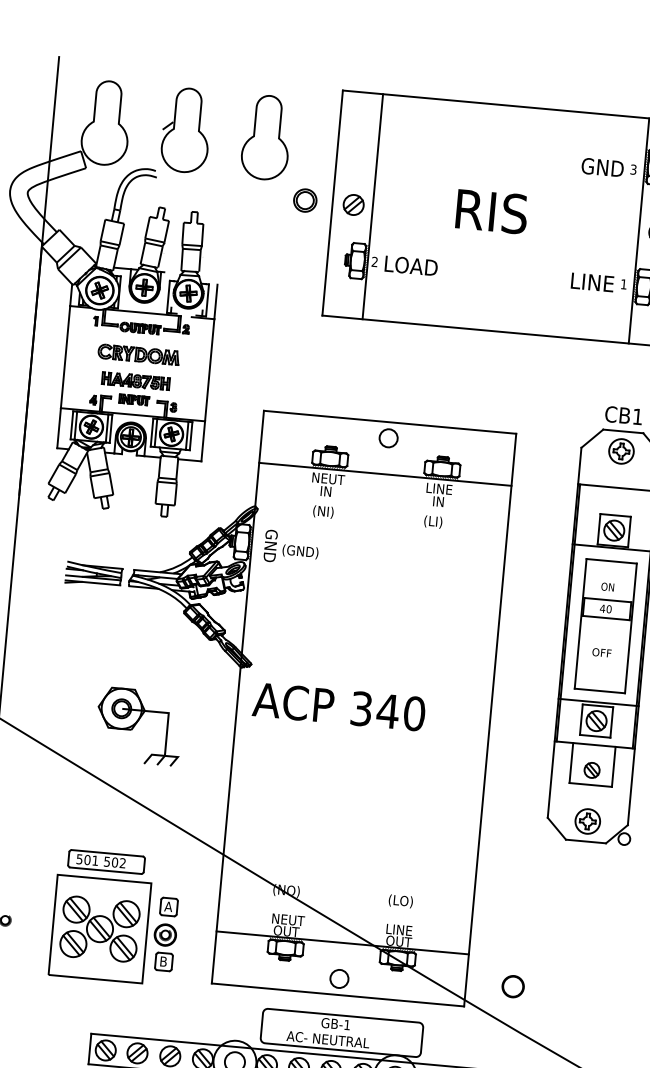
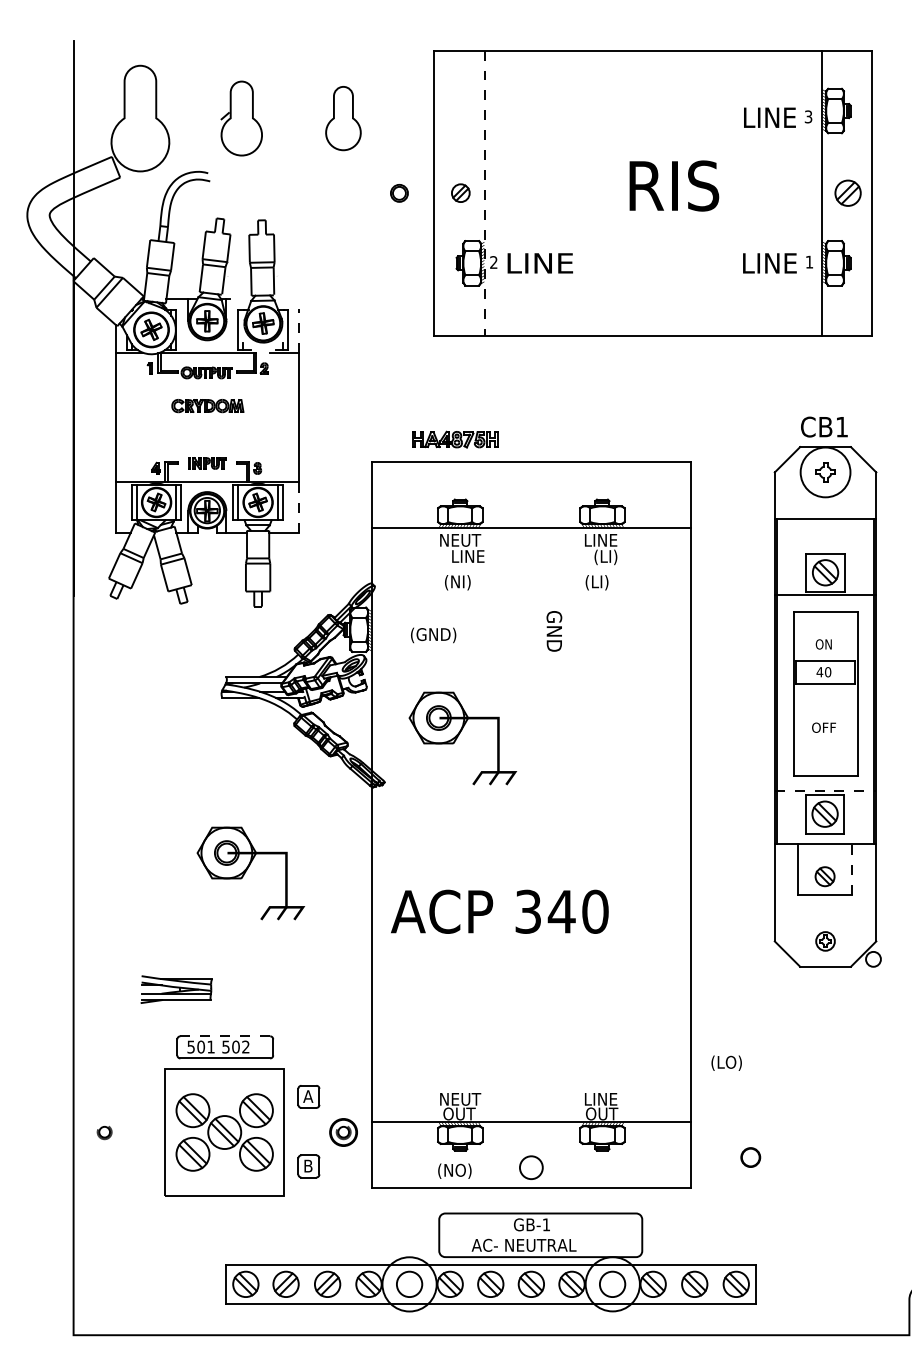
part: (186, 130) -> (241, 118), size x0.7
part: (266, 137) -> (343, 118), size x0.6
text: (602, 167) -> (769, 117), GND -> LINE
part: (305, 200) -> (399, 193), size x0.6
part: (353, 204) -> (460, 192), size x0.7
line: (373, 206) -> (485, 193), solid -> dashed
text: (492, 211) -> (674, 185), moved
text: (411, 265) -> (540, 262), LOAD -> LINE
line: (215, 301) -> (298, 330), solid -> dashed
part: (138, 354) -> (207, 405), size x0.7
part: (136, 381) -> (455, 439), moved
circle: (388, 438) -> (531, 482), removed
line: (203, 441) -> (298, 507), solid -> dashed
circle: (621, 451) -> (825, 472), size x1.6
text: (333, 492) -> (468, 556), IN -> LINE
text: (441, 502) -> (605, 557), IN -> (LI)
text: (270, 546) -> (554, 631), moved
part: (93, 574) -> (176, 989), moved
part: (315, 635) -> (462, 738), added
line: (598, 702) -> (825, 790), solid -> dashed
text: (338, 706) -> (499, 911), moved
line: (613, 766) -> (851, 869), solid -> dashed
part: (587, 821) -> (825, 941), size x0.6
line: (107, 853) -> (225, 1036), solid -> dashed
text: (286, 890) -> (454, 1170), moved
text: (400, 900) -> (726, 1062), moved
part: (165, 935) -> (343, 1132), moved
circle: (513, 986) -> (750, 1157), size x0.7

